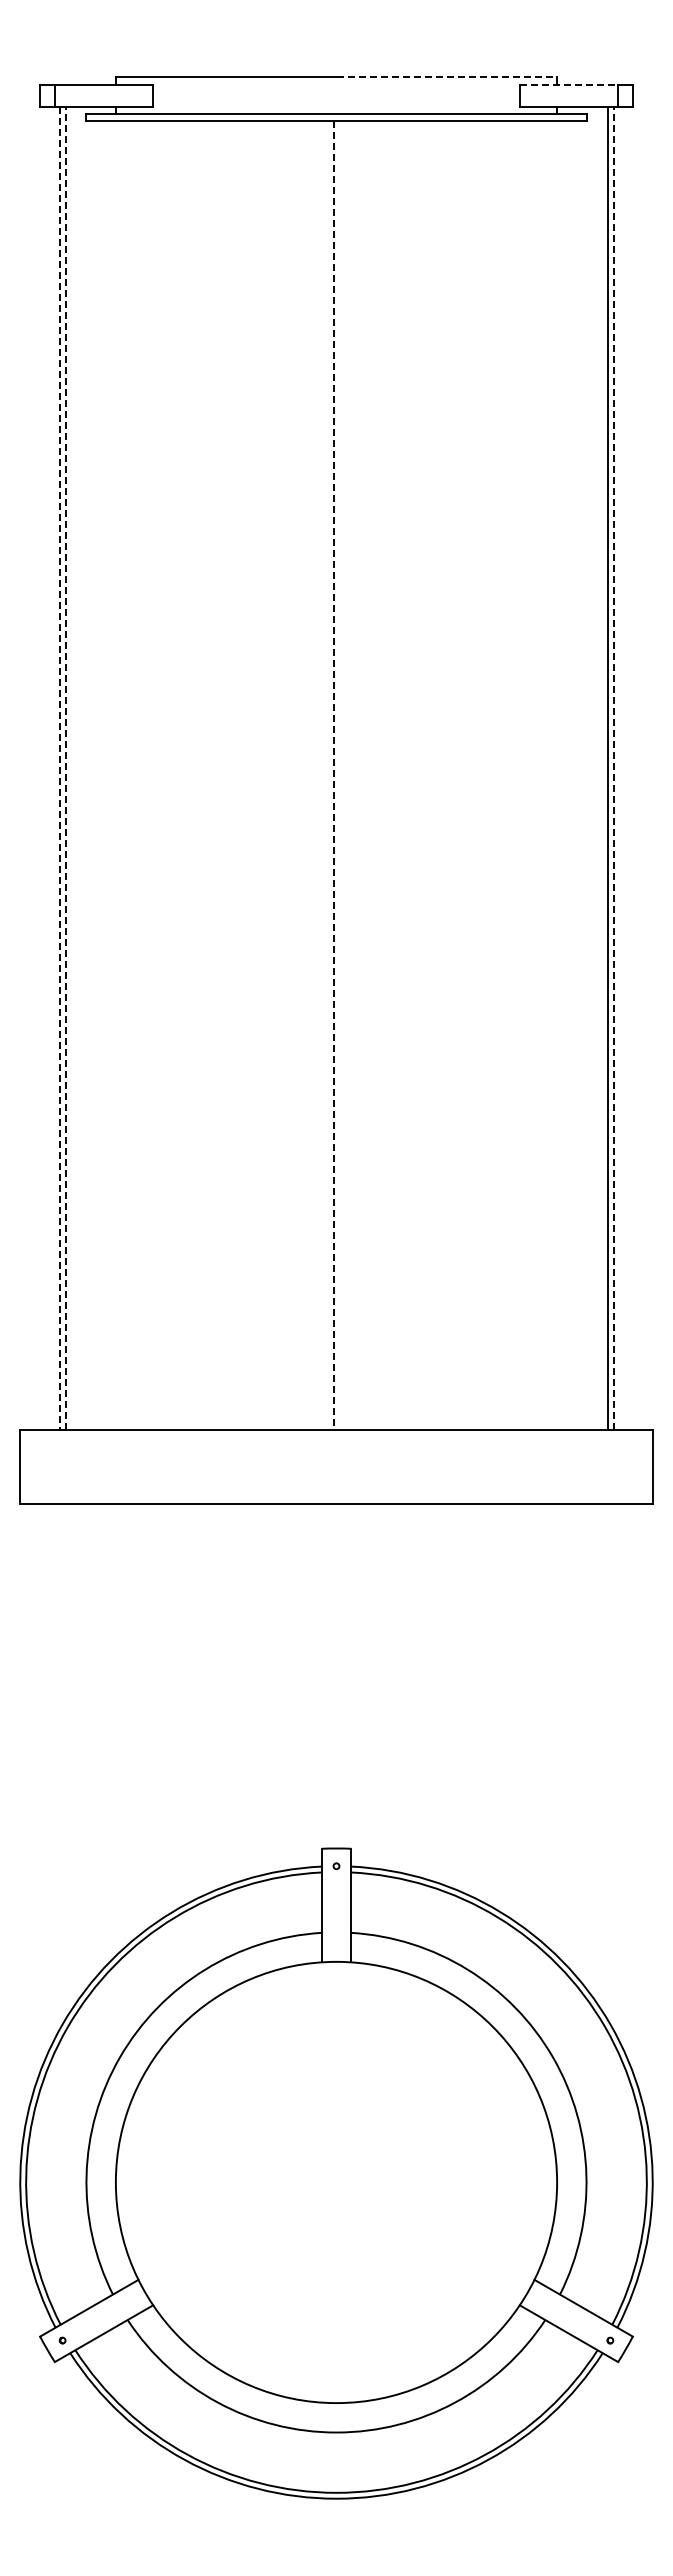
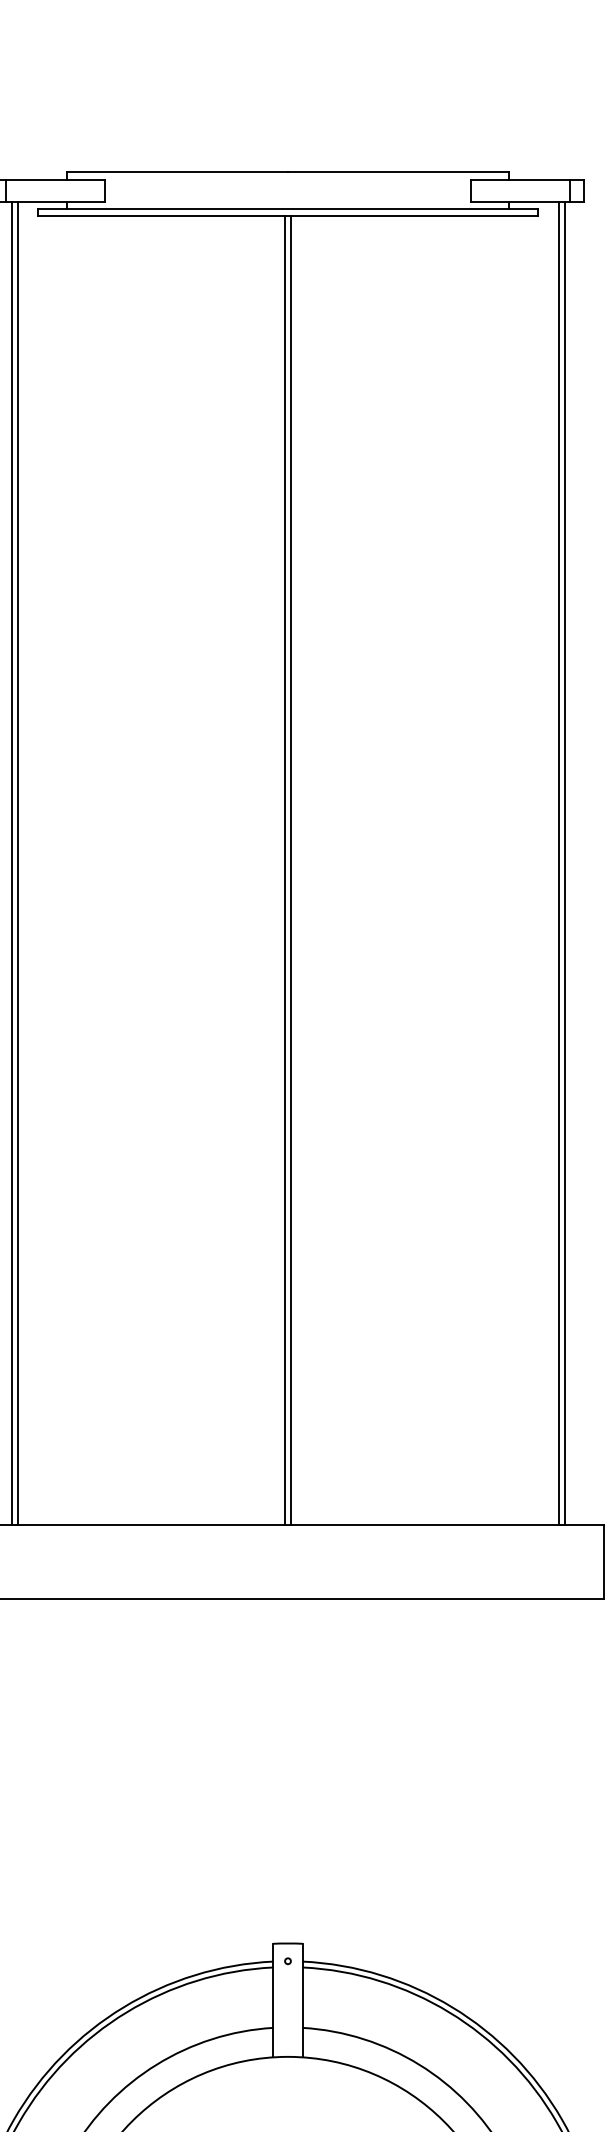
line: (447, 77) -> (399, 172), dashed -> solid
line: (569, 84) -> (521, 179), dashed -> solid
line: (60, 768) -> (12, 863), dashed -> solid
line: (66, 768) -> (18, 863), dashed -> solid
line: (613, 768) -> (565, 863), dashed -> solid
line: (333, 775) -> (285, 870), dashed -> solid
line: (339, 775) -> (291, 870), added

